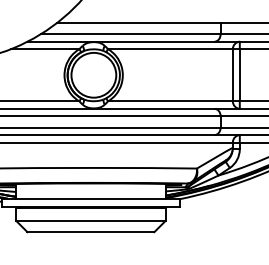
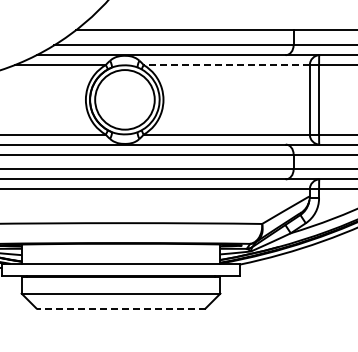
line: (170, 49) -> (226, 65), solid -> dashed
line: (90, 232) -> (120, 308), solid -> dashed

